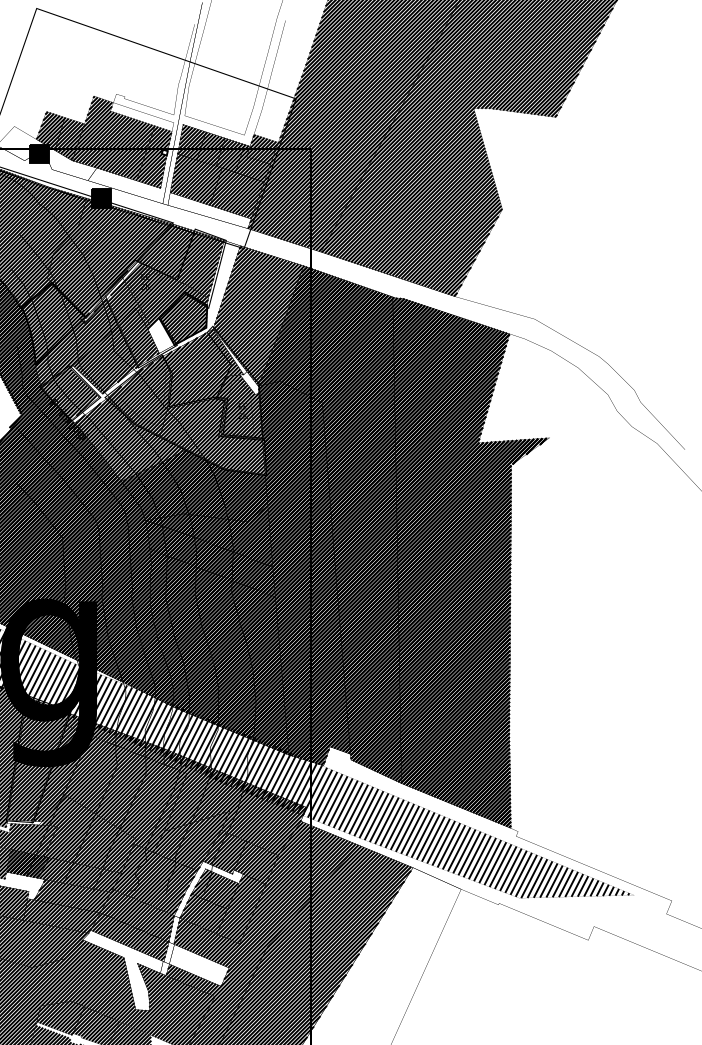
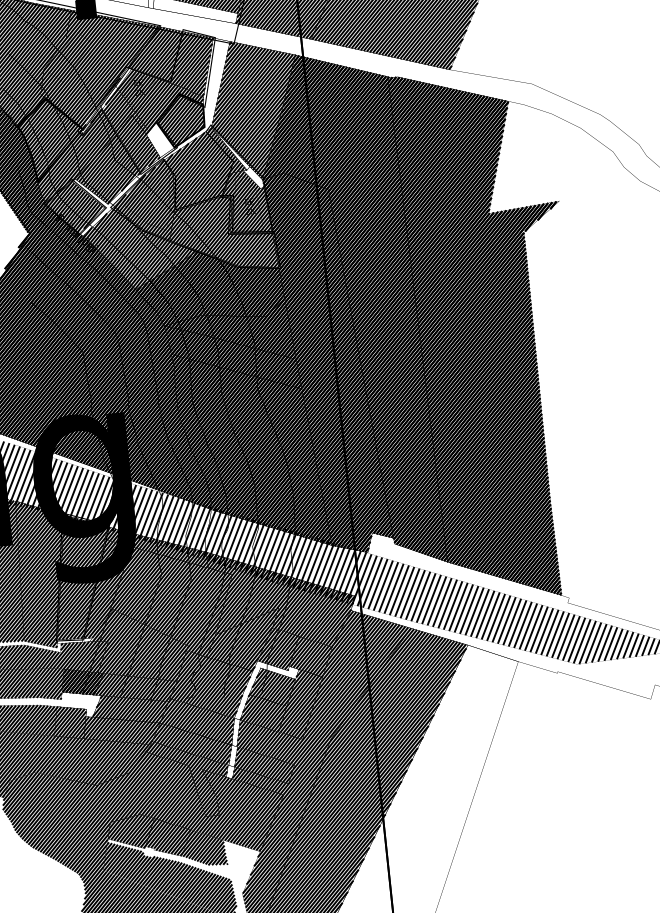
hatch: (198, 965) -> (263, 765), added
hatch: (122, 970) -> (188, 778), added

